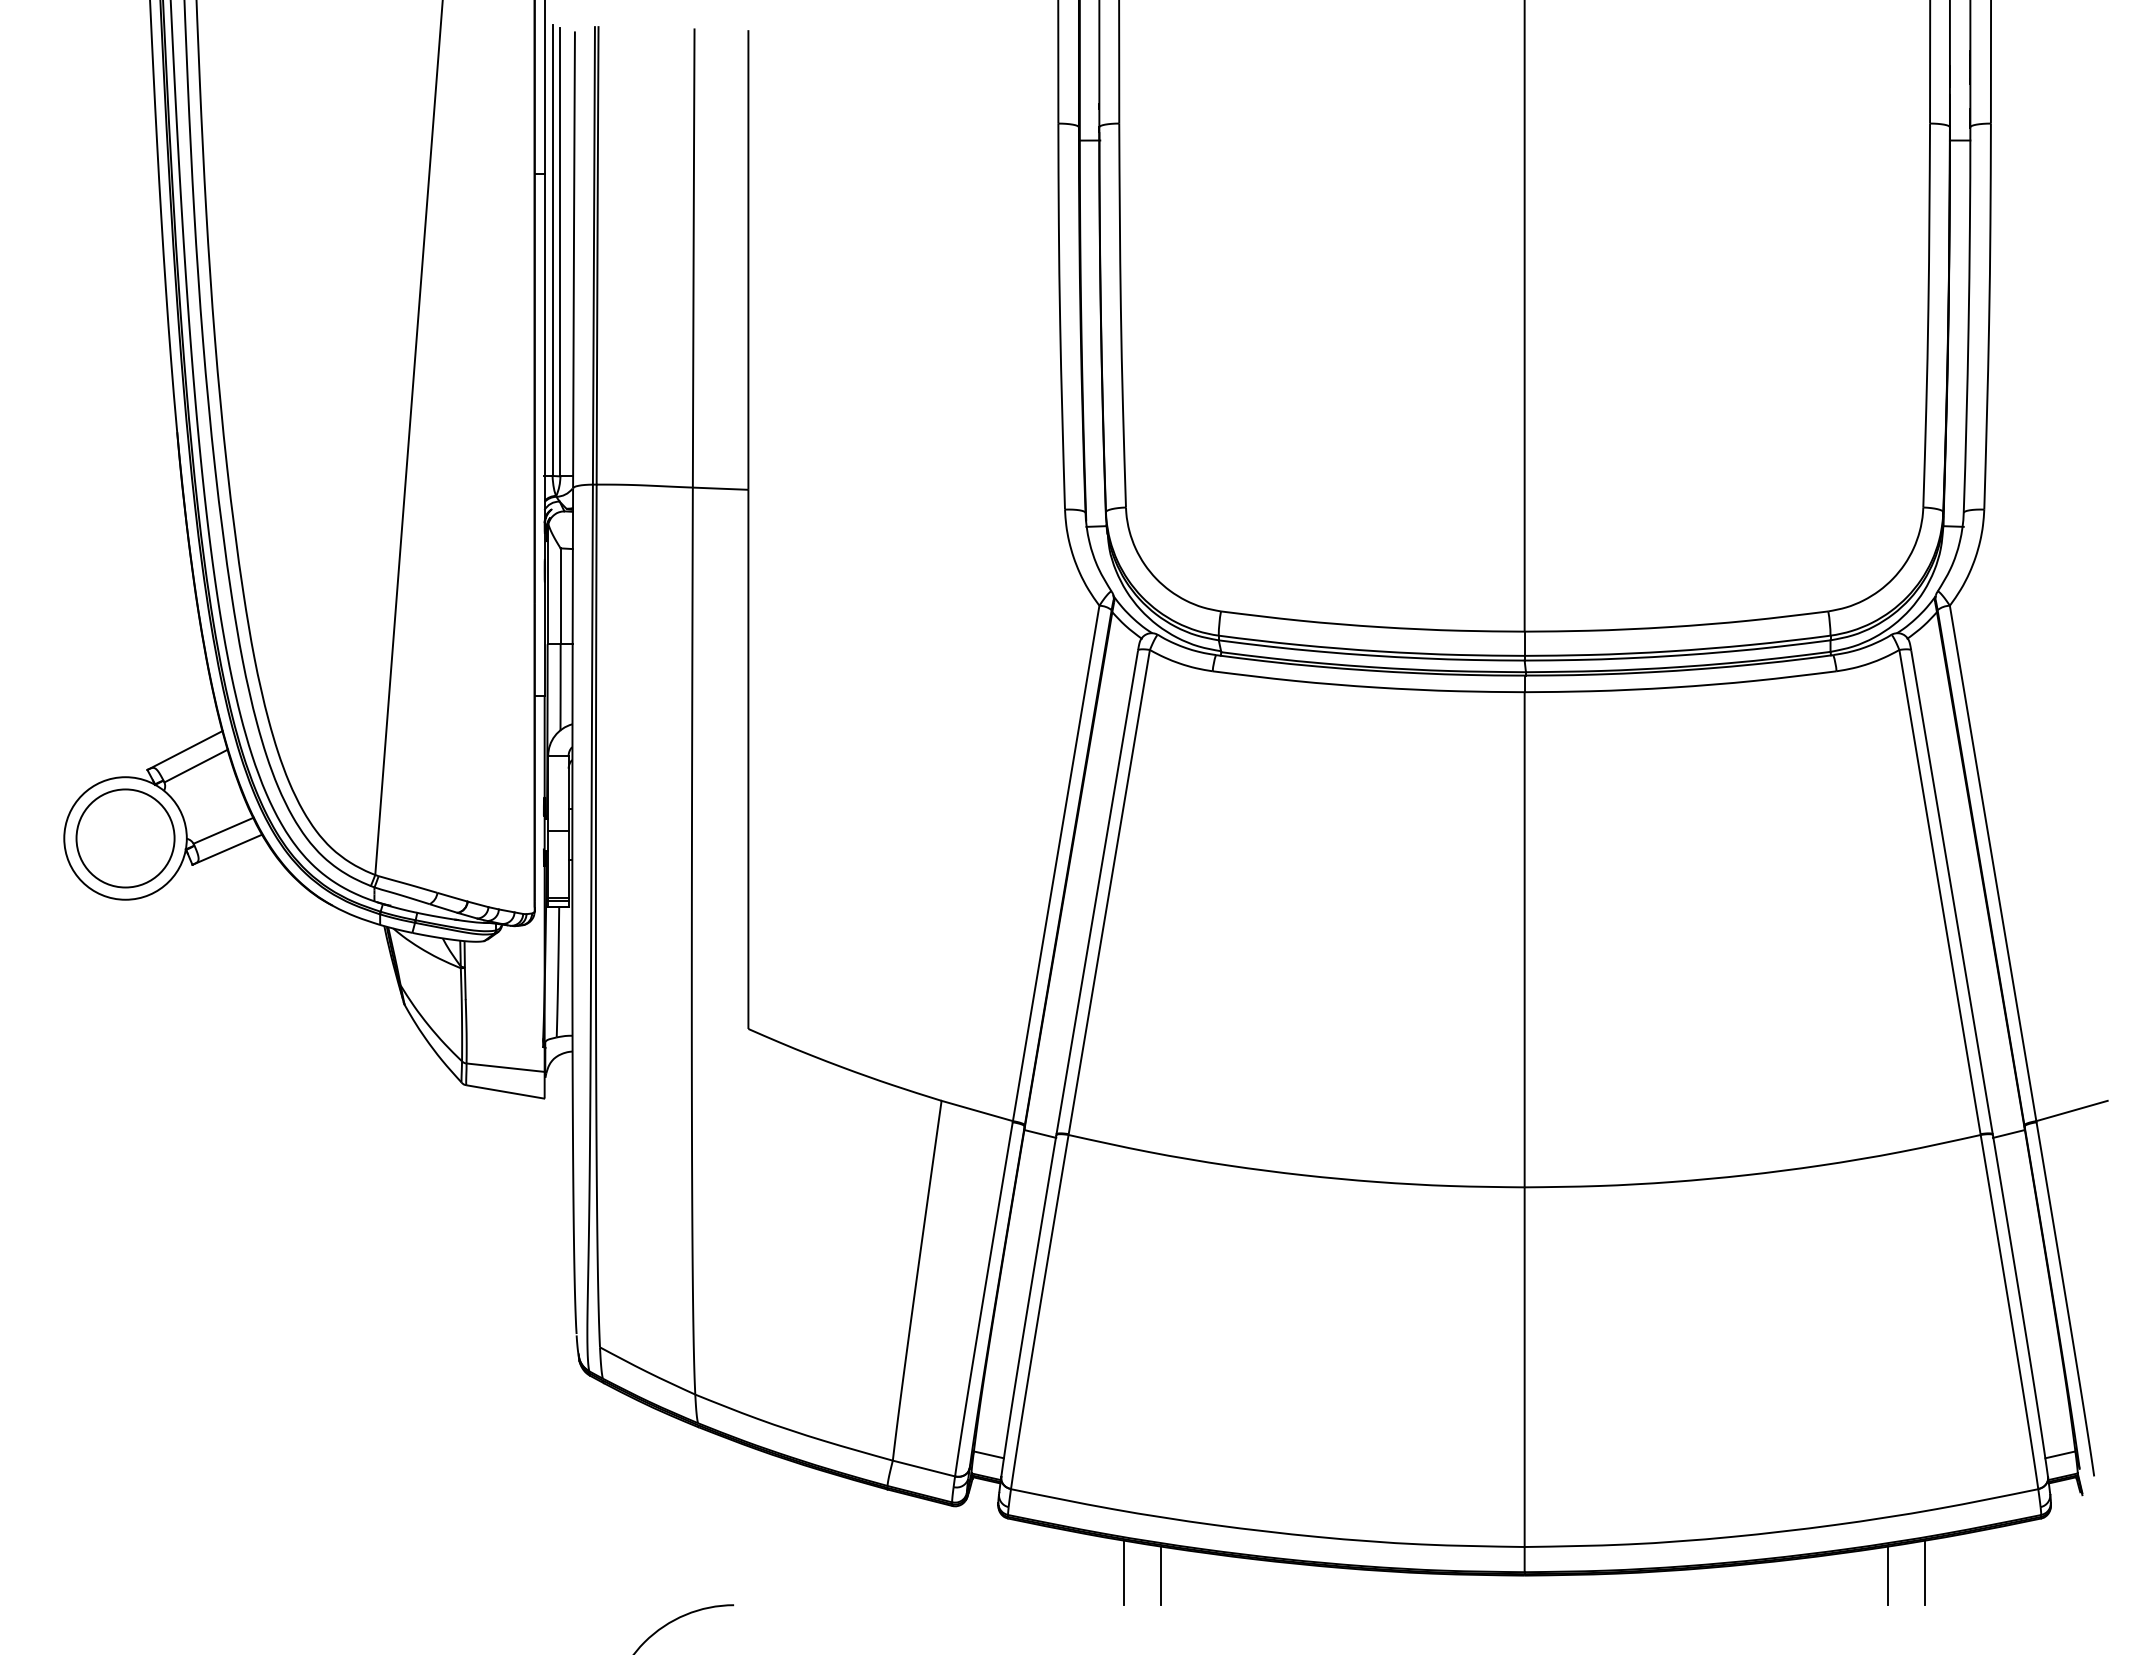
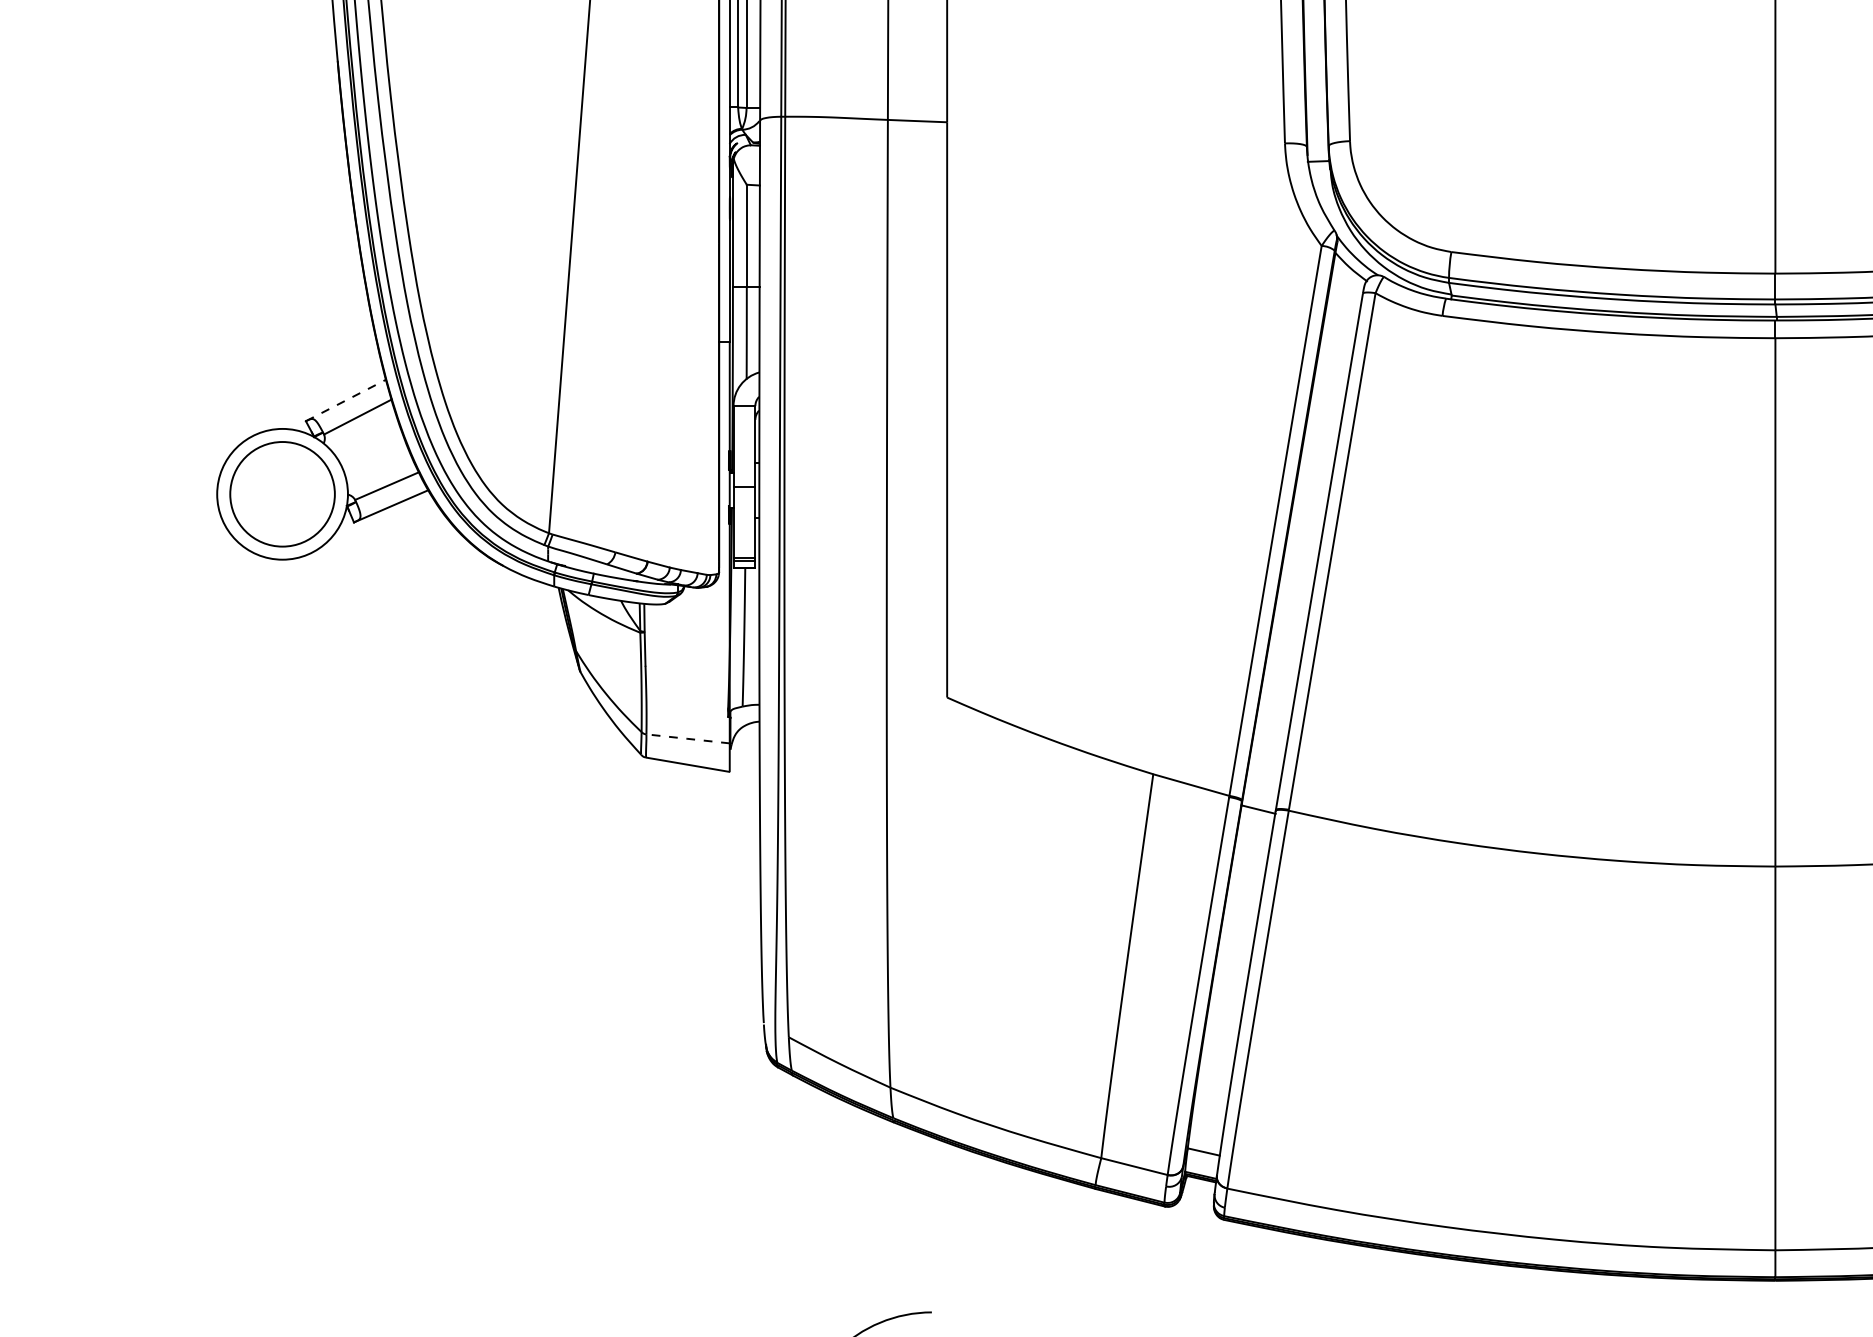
line: (185, 750) -> (346, 400), solid -> dashed
line: (504, 1067) -> (686, 738), solid -> dashed
line: (1124, 1572) -> (1348, 1277), removed
line: (1161, 1575) -> (1387, 1280), removed

